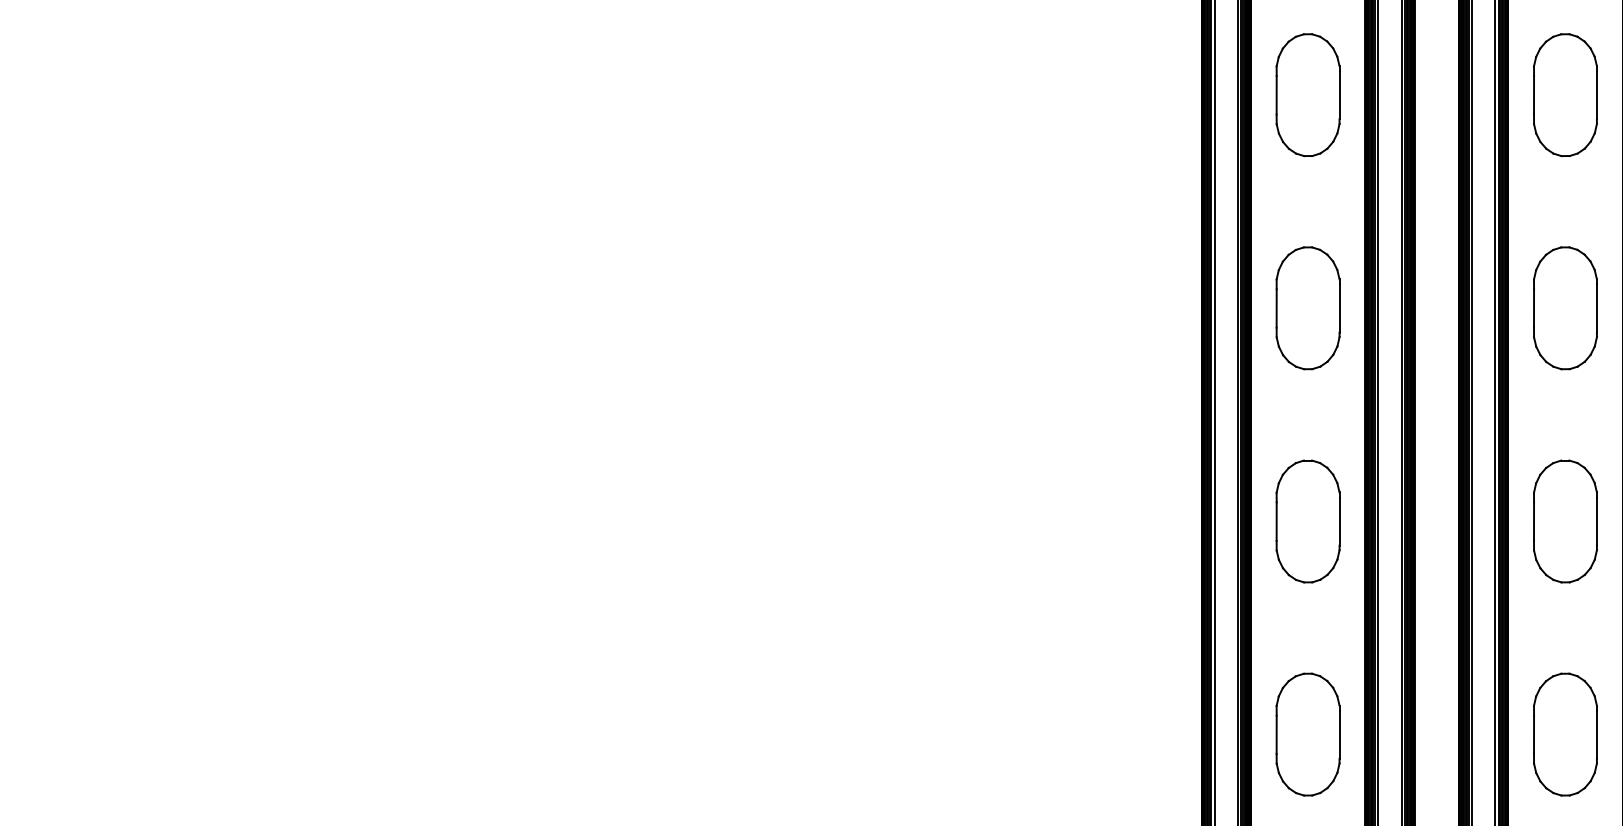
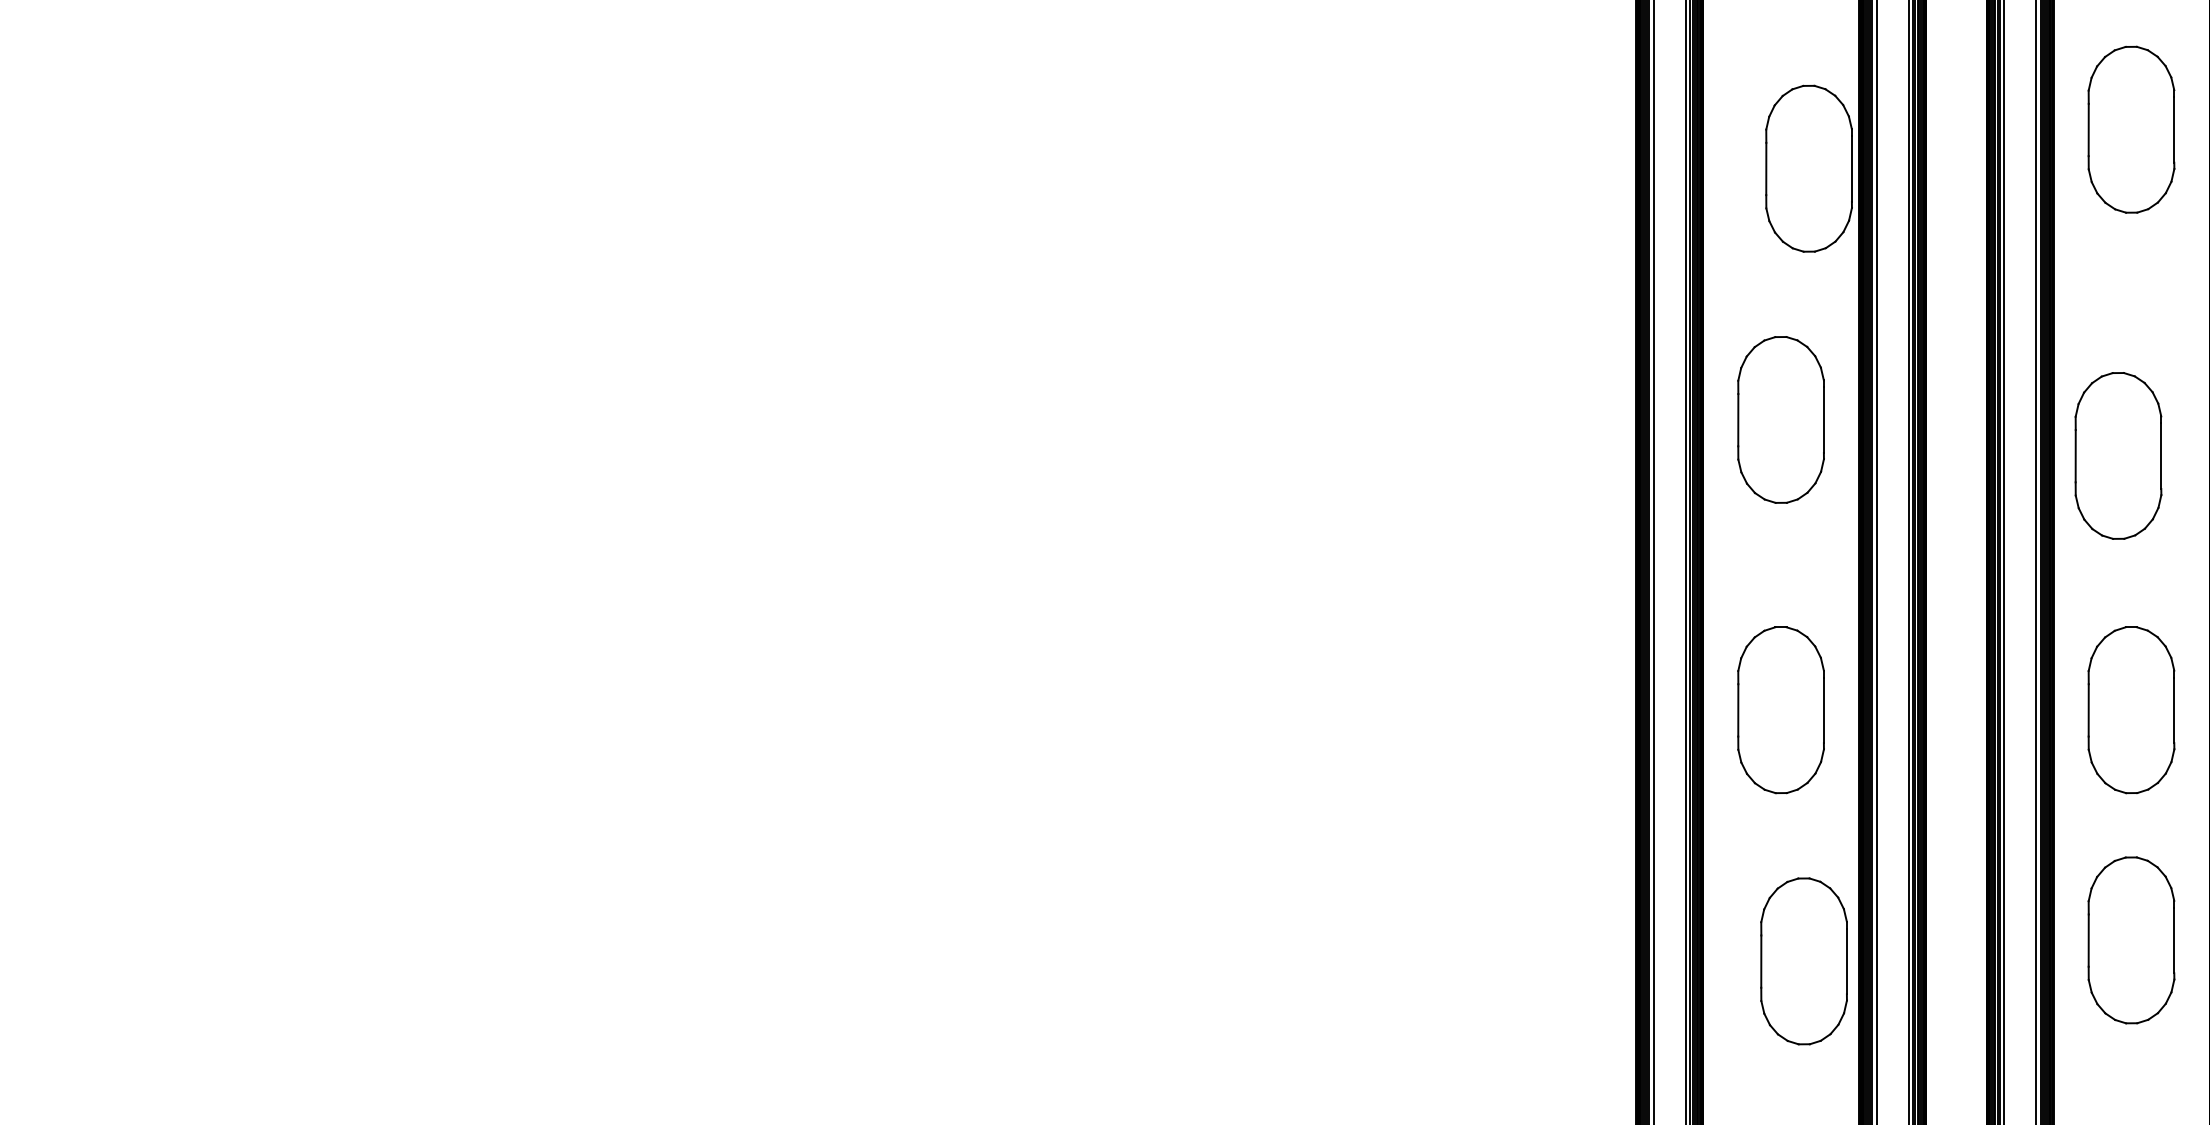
part: (1307, 94) -> (1808, 168), moved
part: (1565, 307) -> (2118, 455), moved
part: (1307, 734) -> (1803, 961), moved
part: (1565, 734) -> (2131, 940), moved

